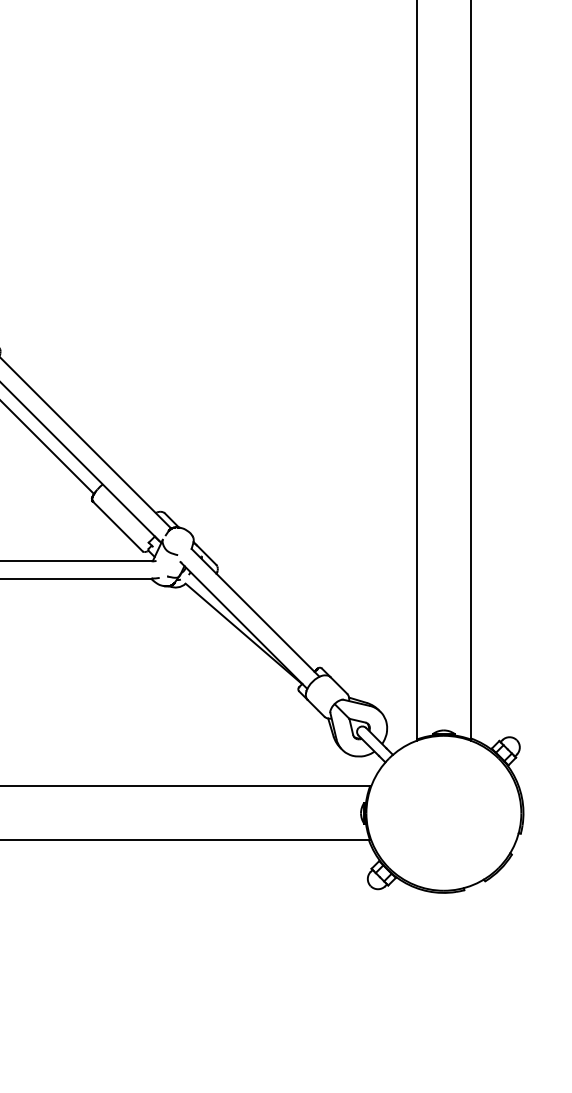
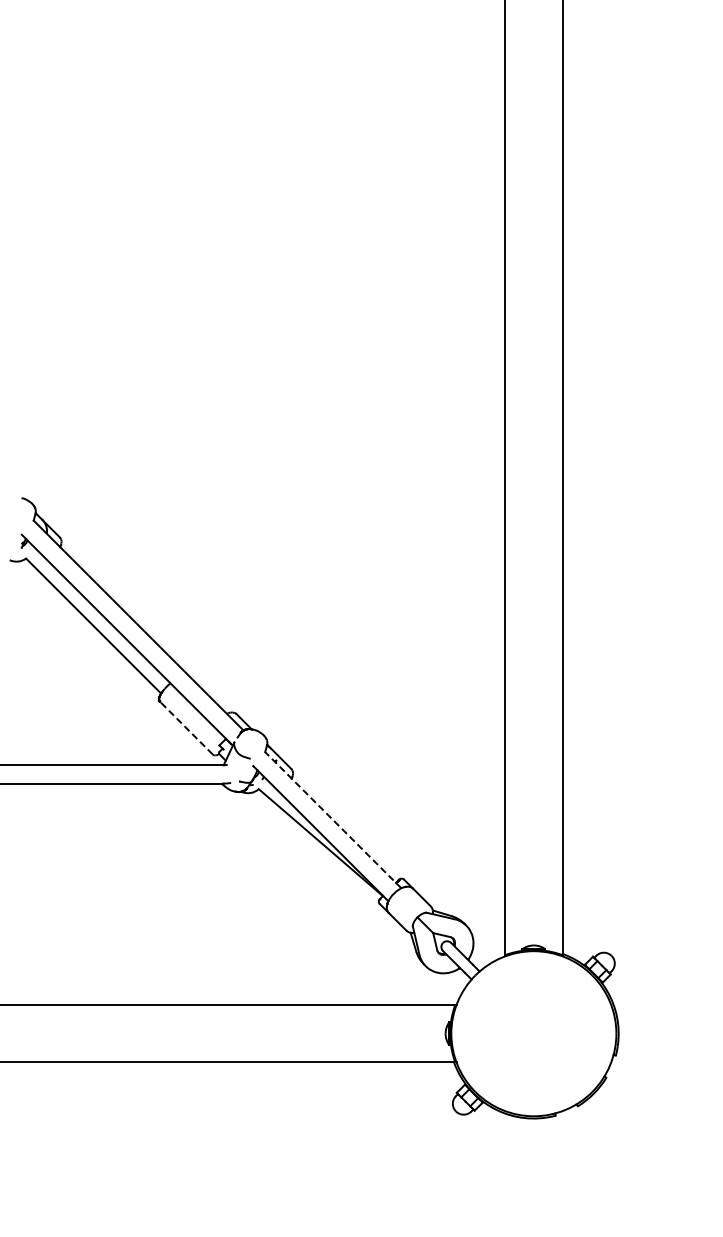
line: (117, 525) -> (186, 727), solid -> dashed
line: (254, 612) -> (332, 819), solid -> dashed

